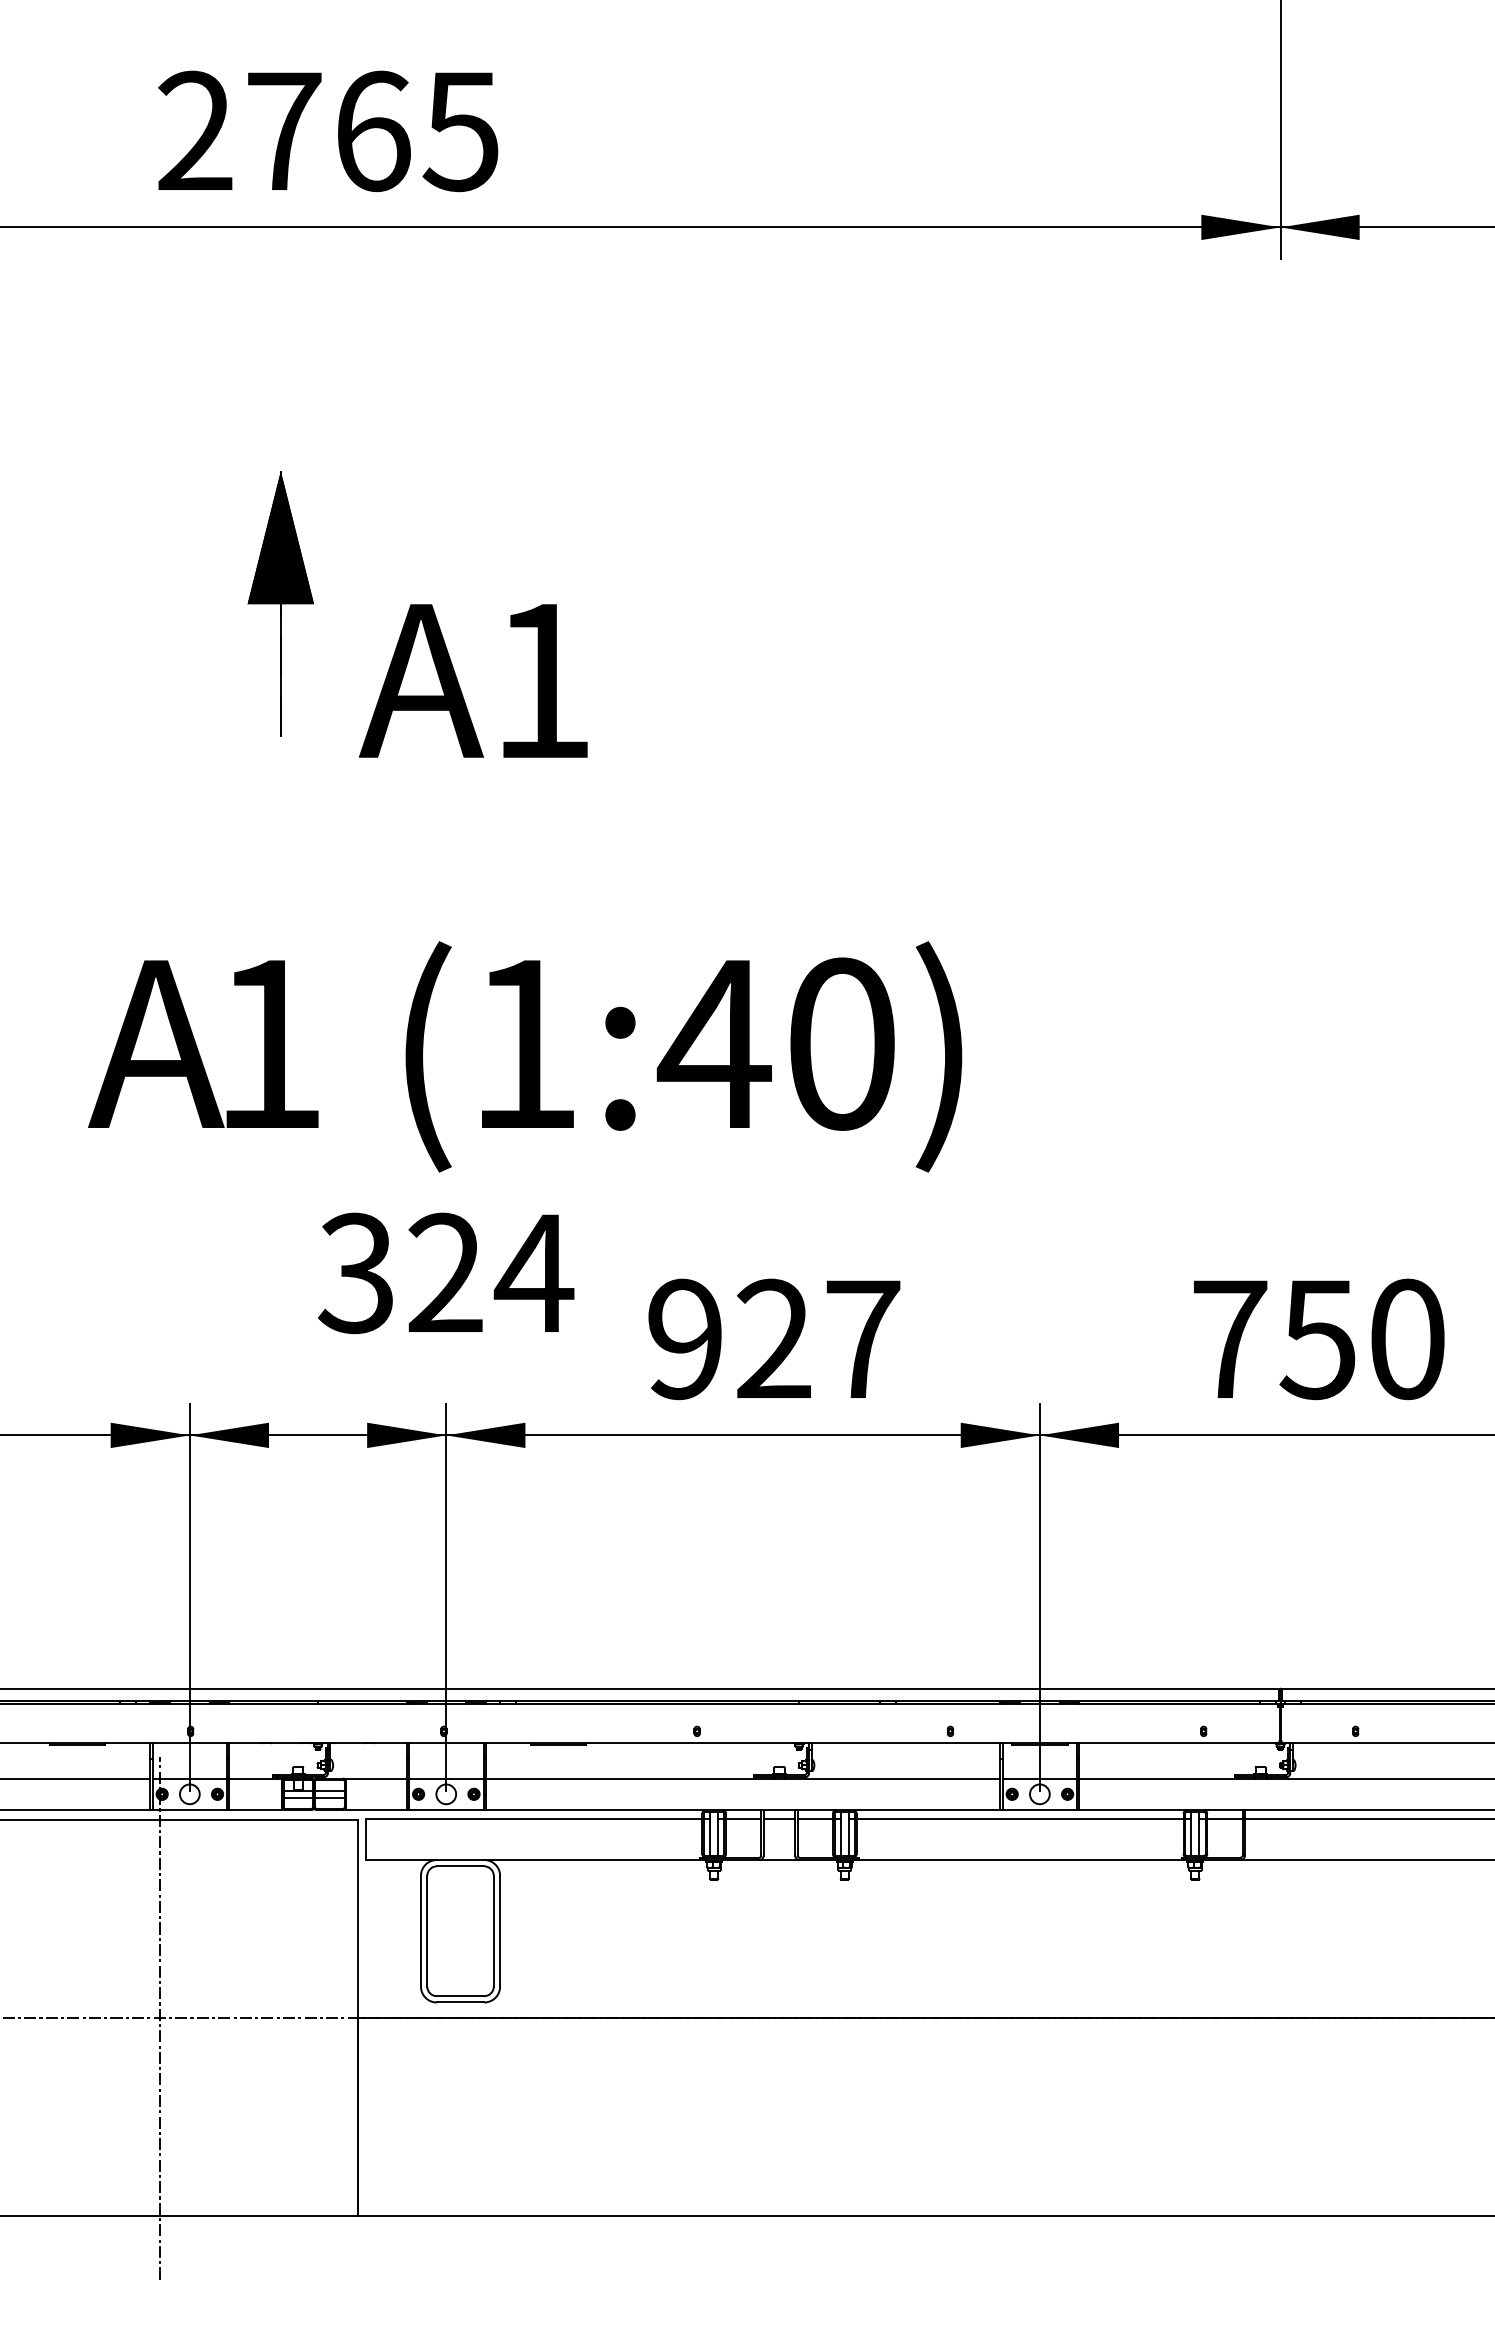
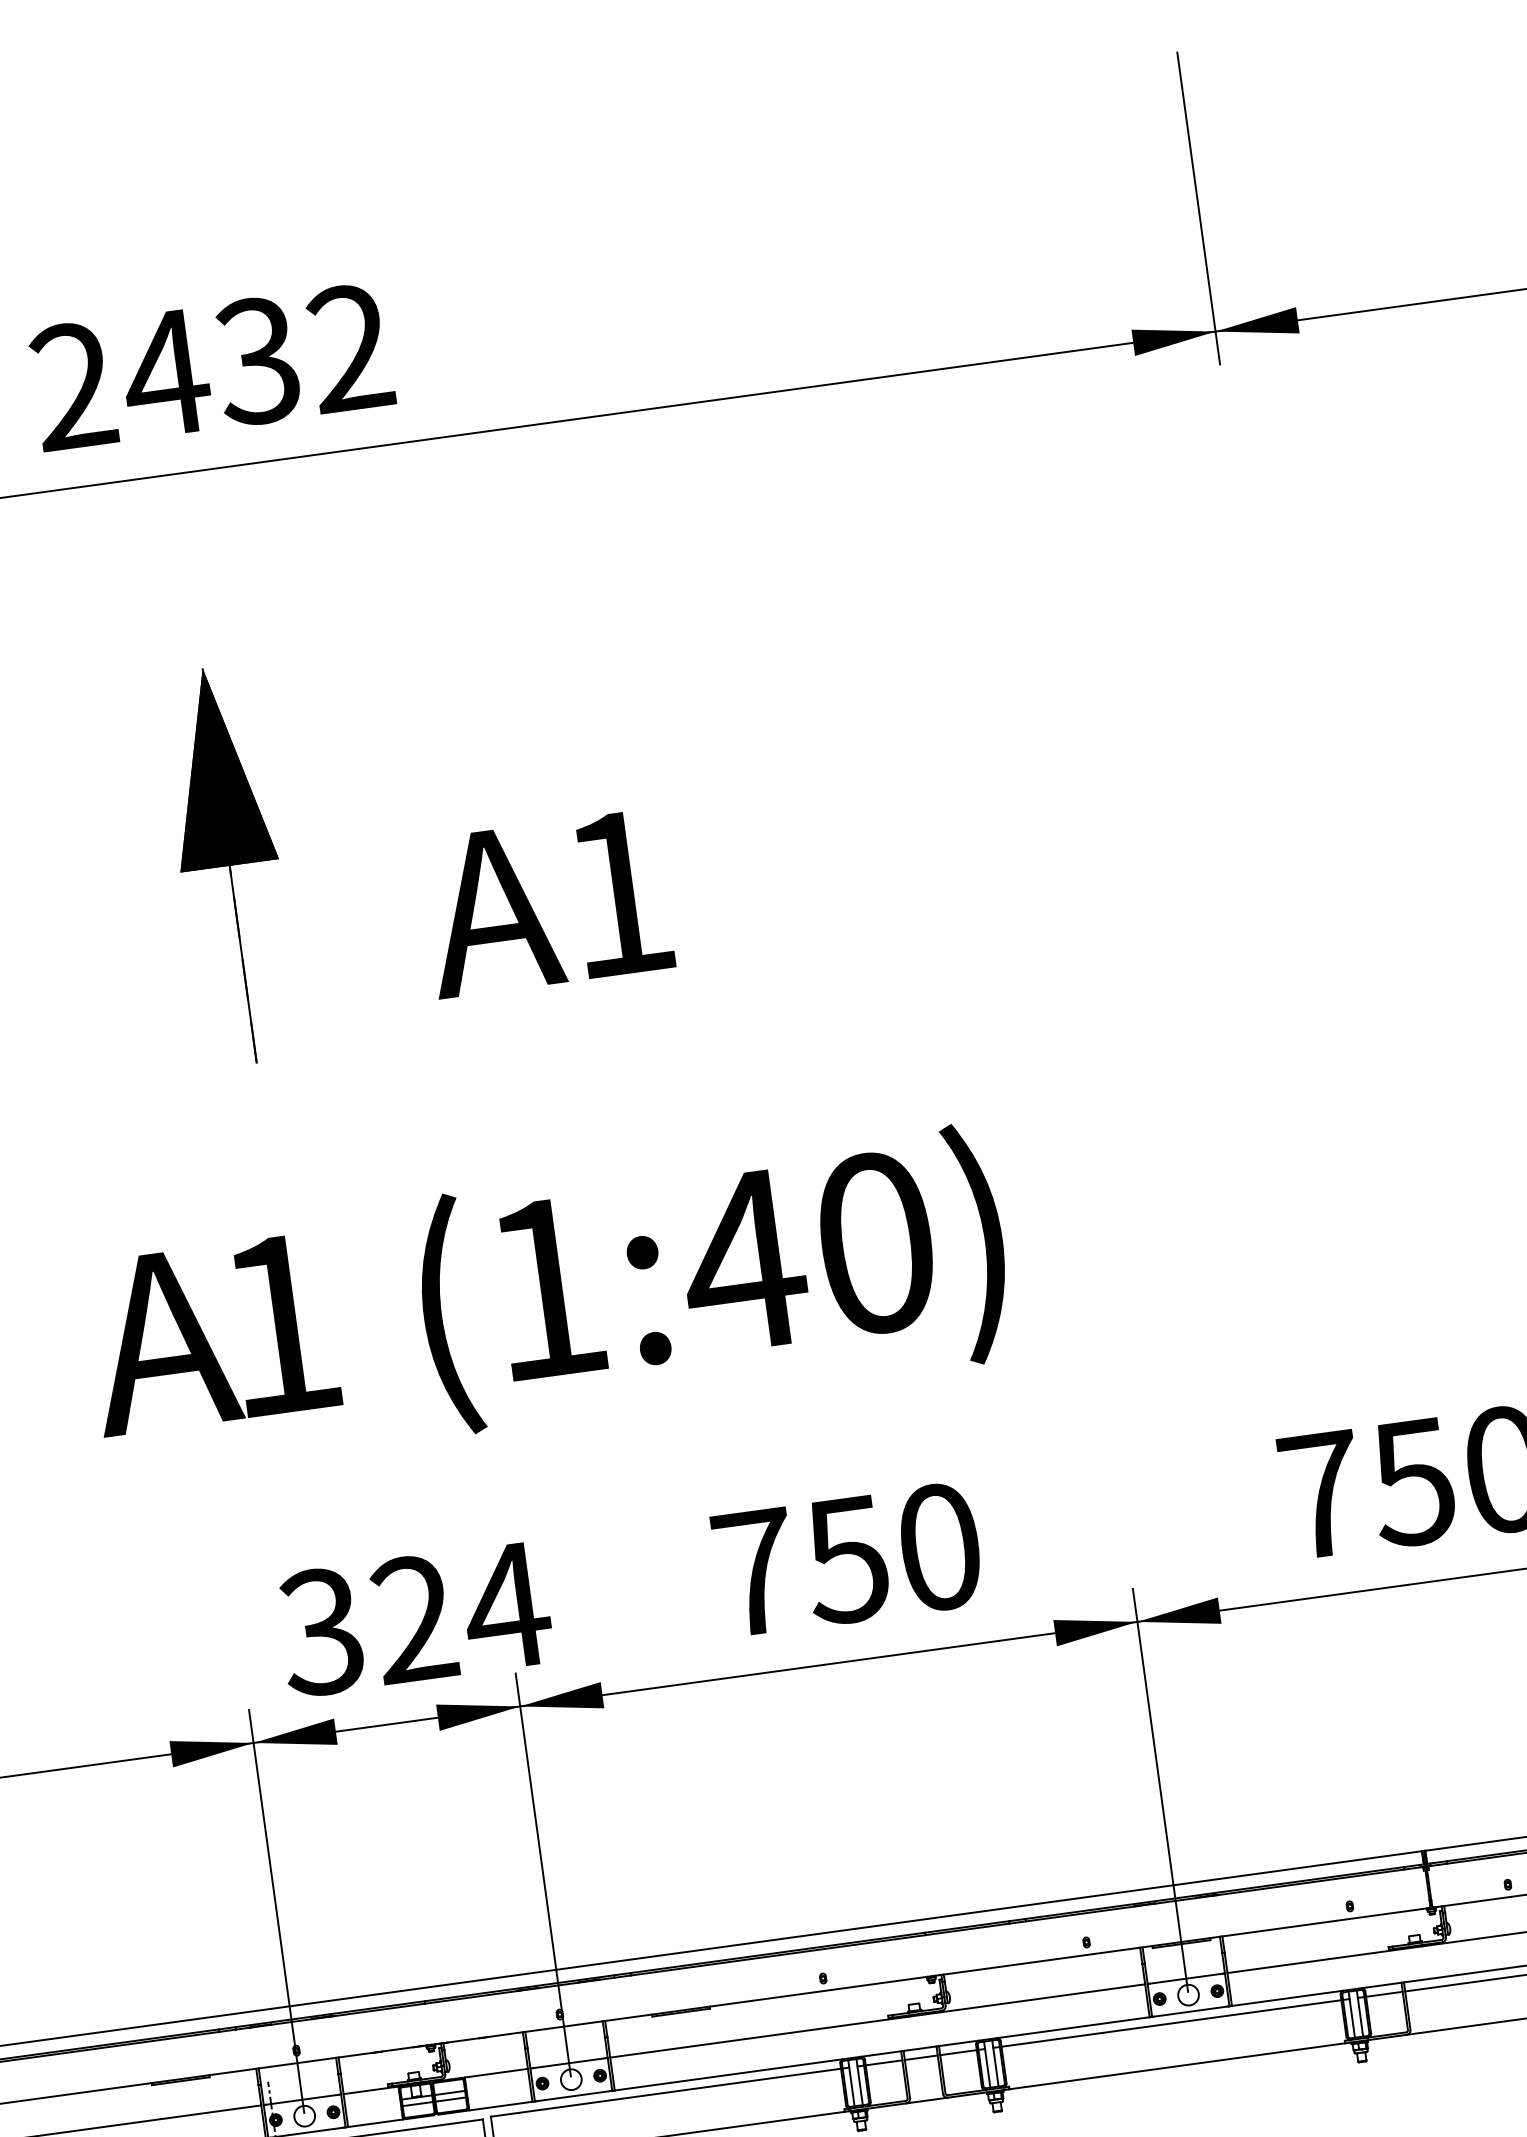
text: (370, 131) -> (255, 361), 2765 -> 2432
part: (280, 603) -> (229, 865), size x1.43
text: (472, 680) -> (545, 903), moved
text: (446, 1273) -> (415, 1619), moved
text: (774, 1339) -> (847, 1560), 927 -> 750

